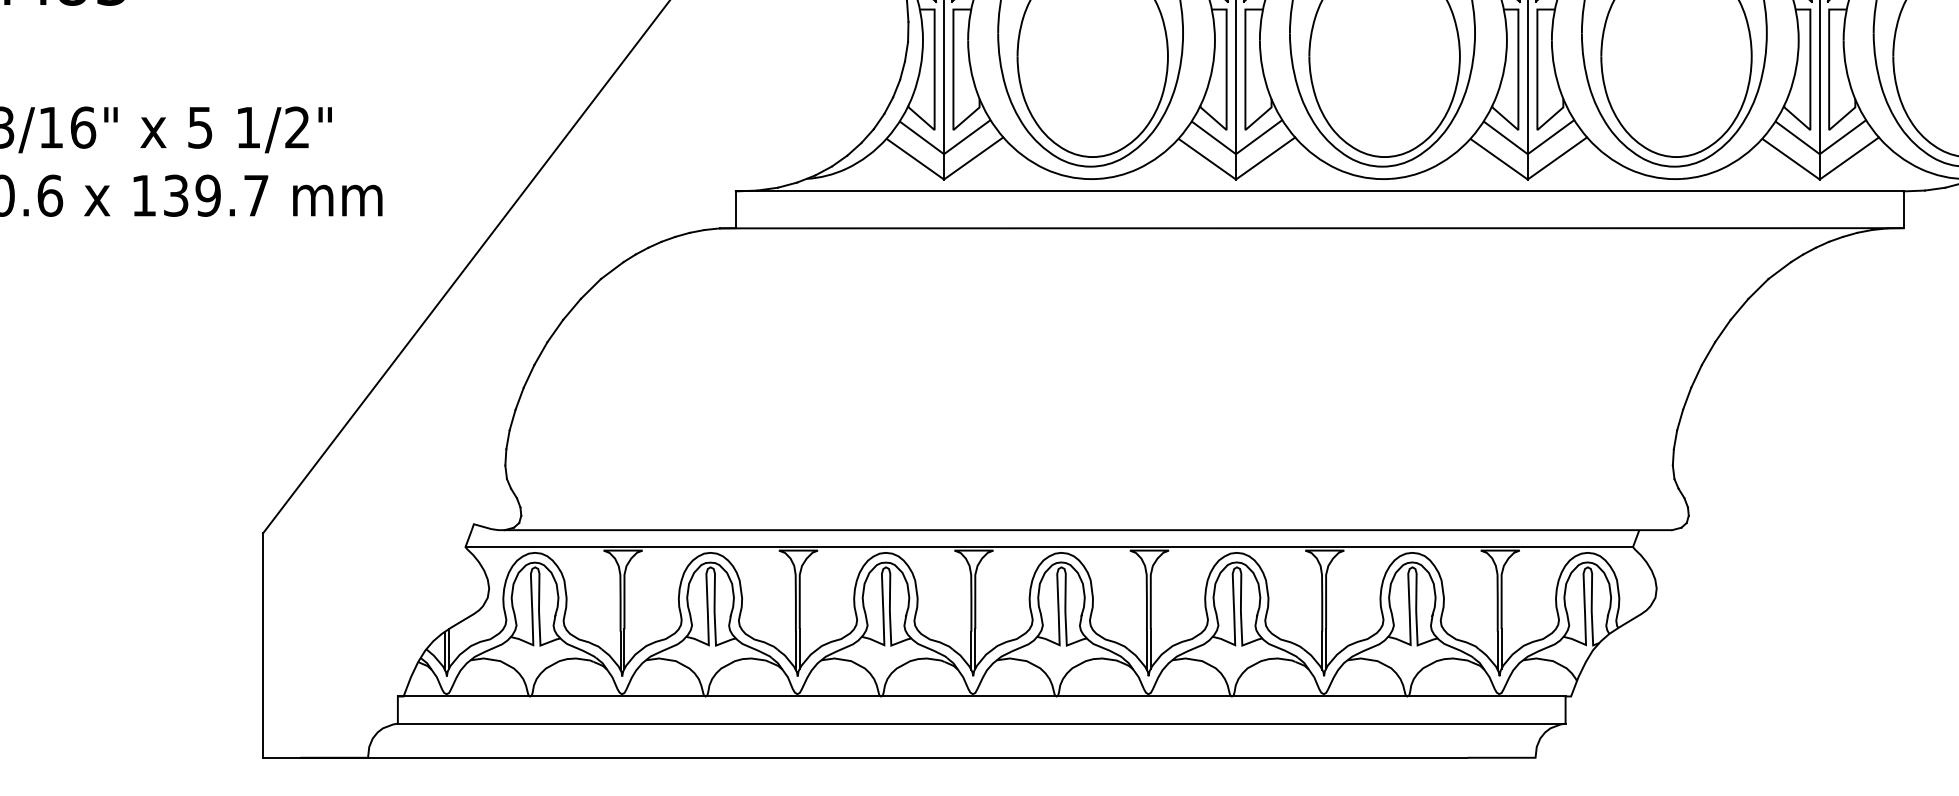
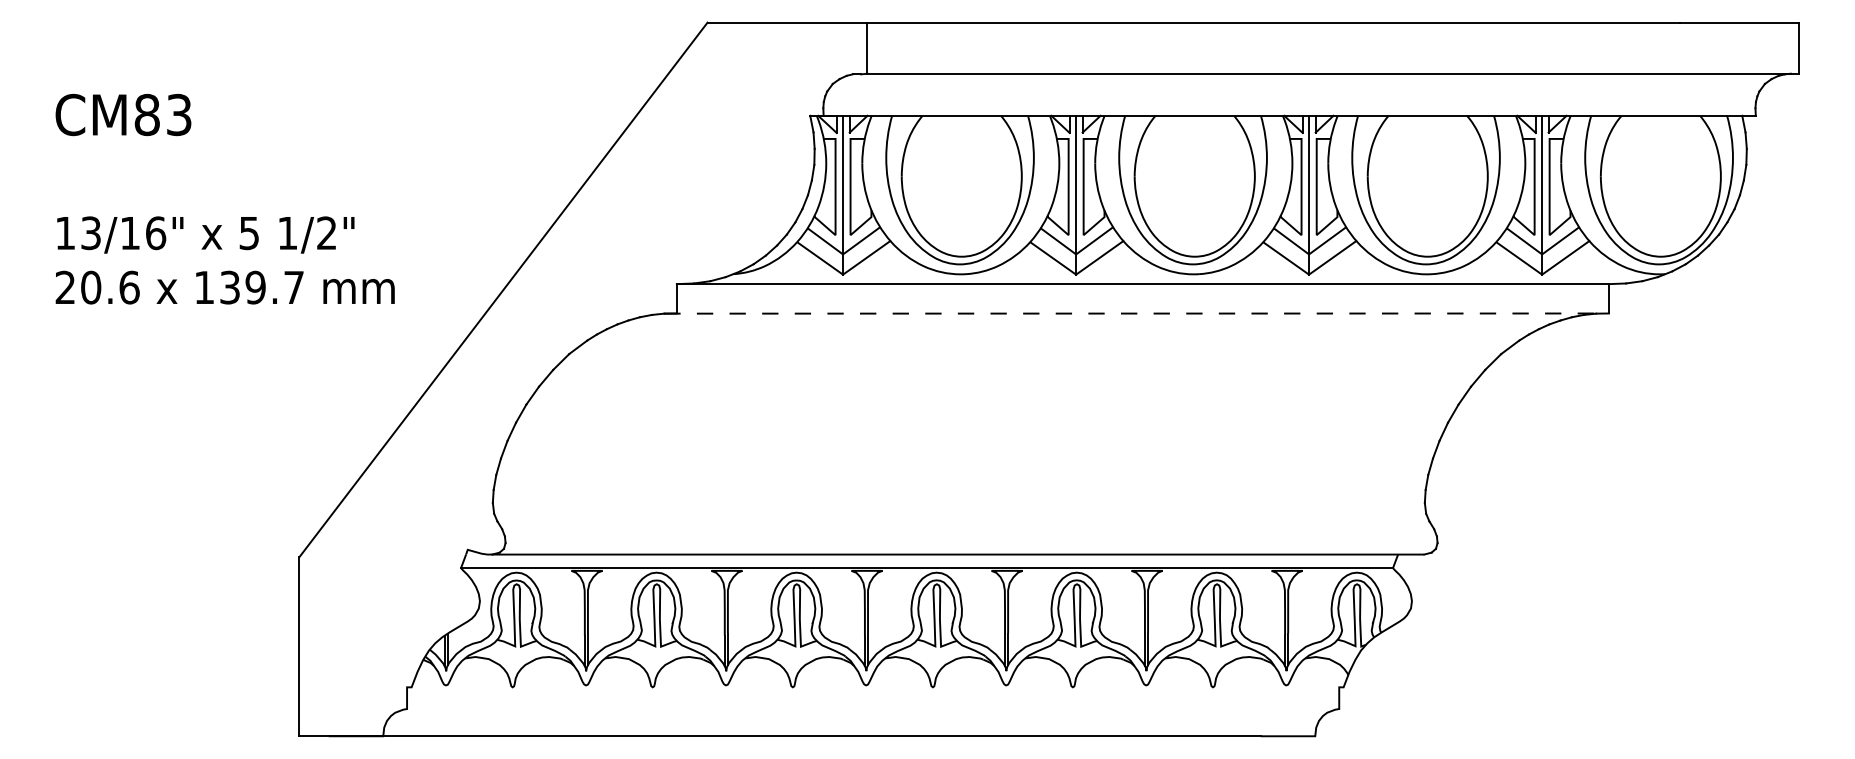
line: (1312, 228) -> (1137, 313), solid -> dashed
line: (982, 696) -> (873, 687), removed
line: (982, 724) -> (873, 709), removed

